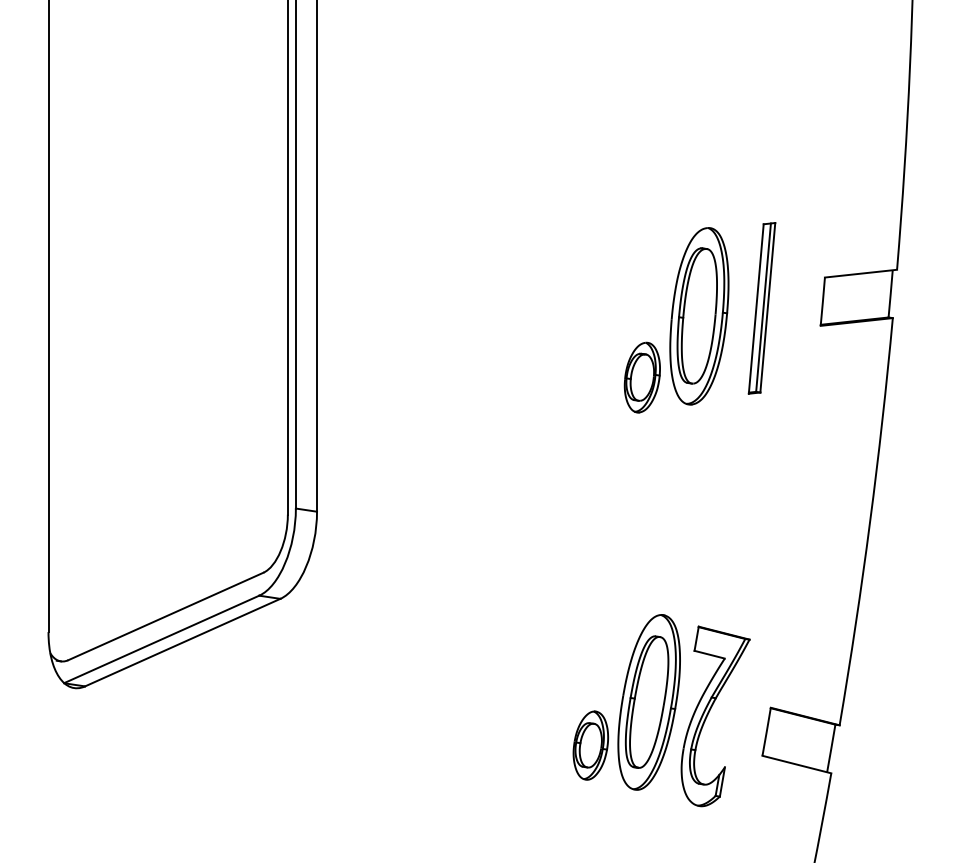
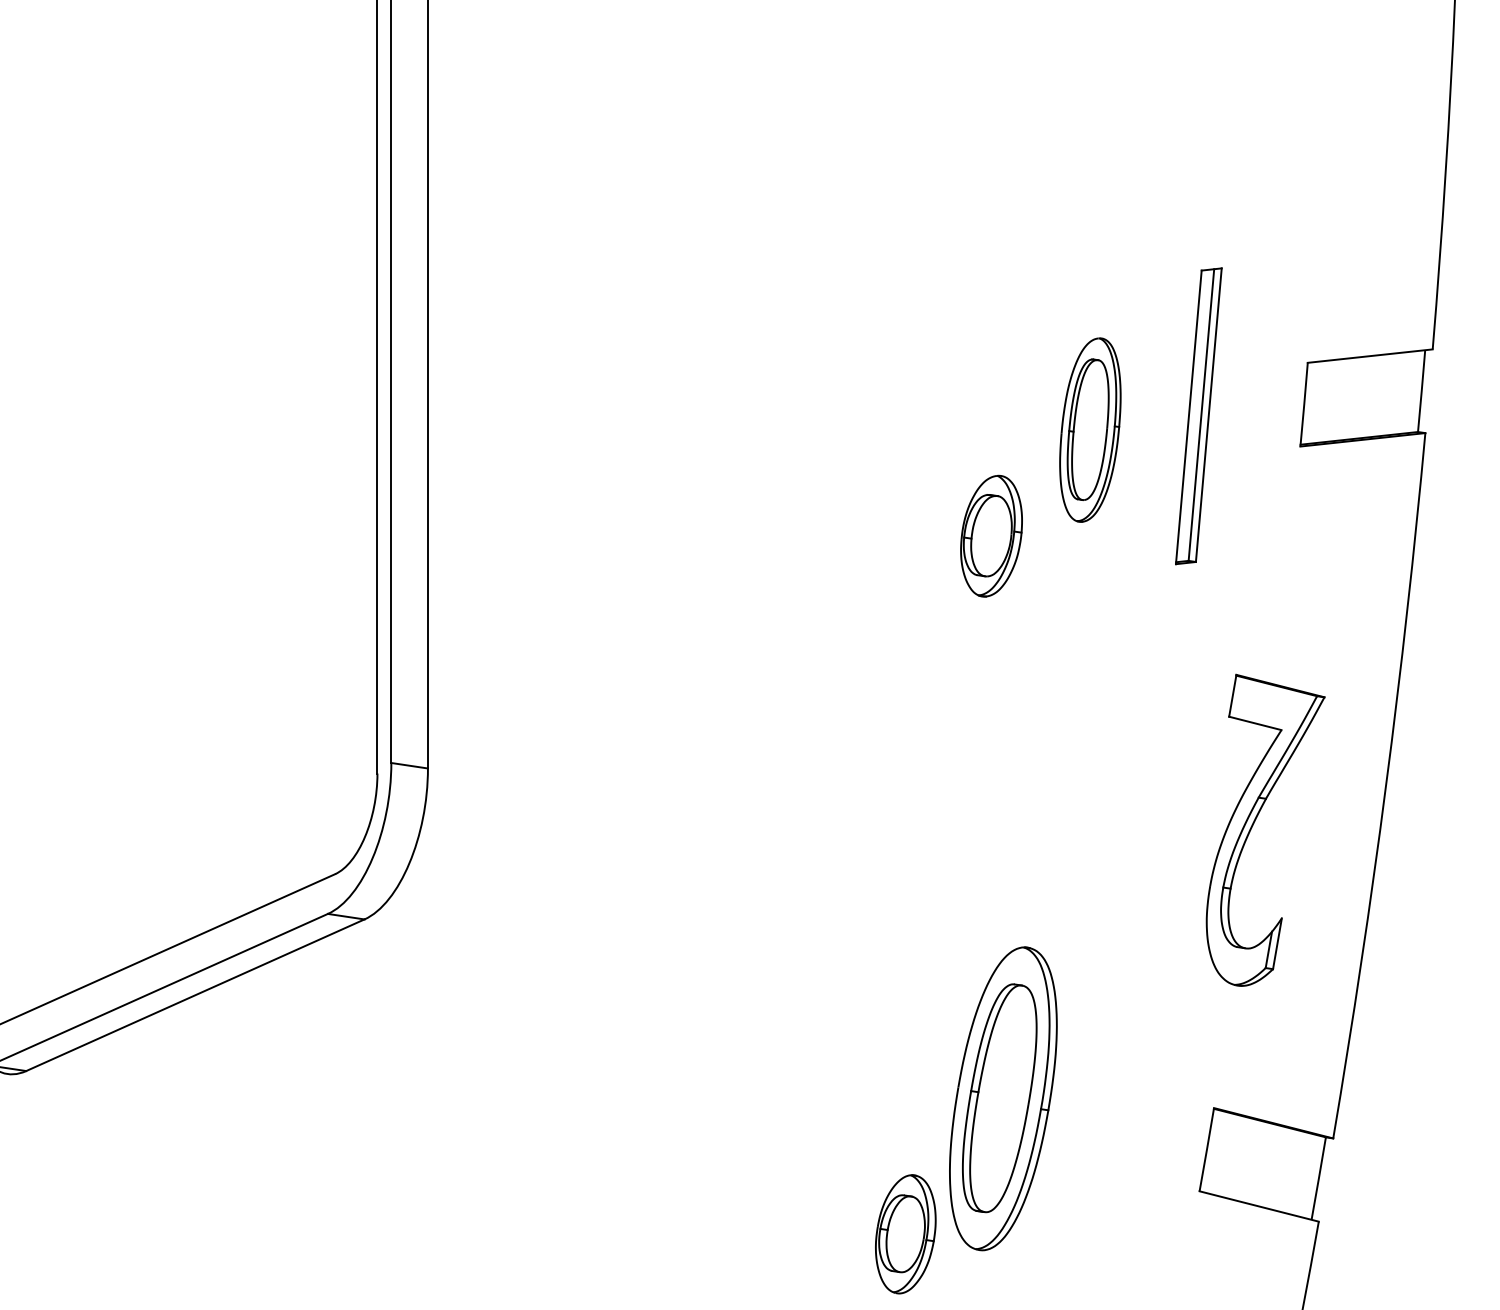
part: (699, 316) -> (1090, 430), size x0.6
part: (709, 713) -> (1255, 825), moved
part: (590, 745) -> (905, 1234), moved

